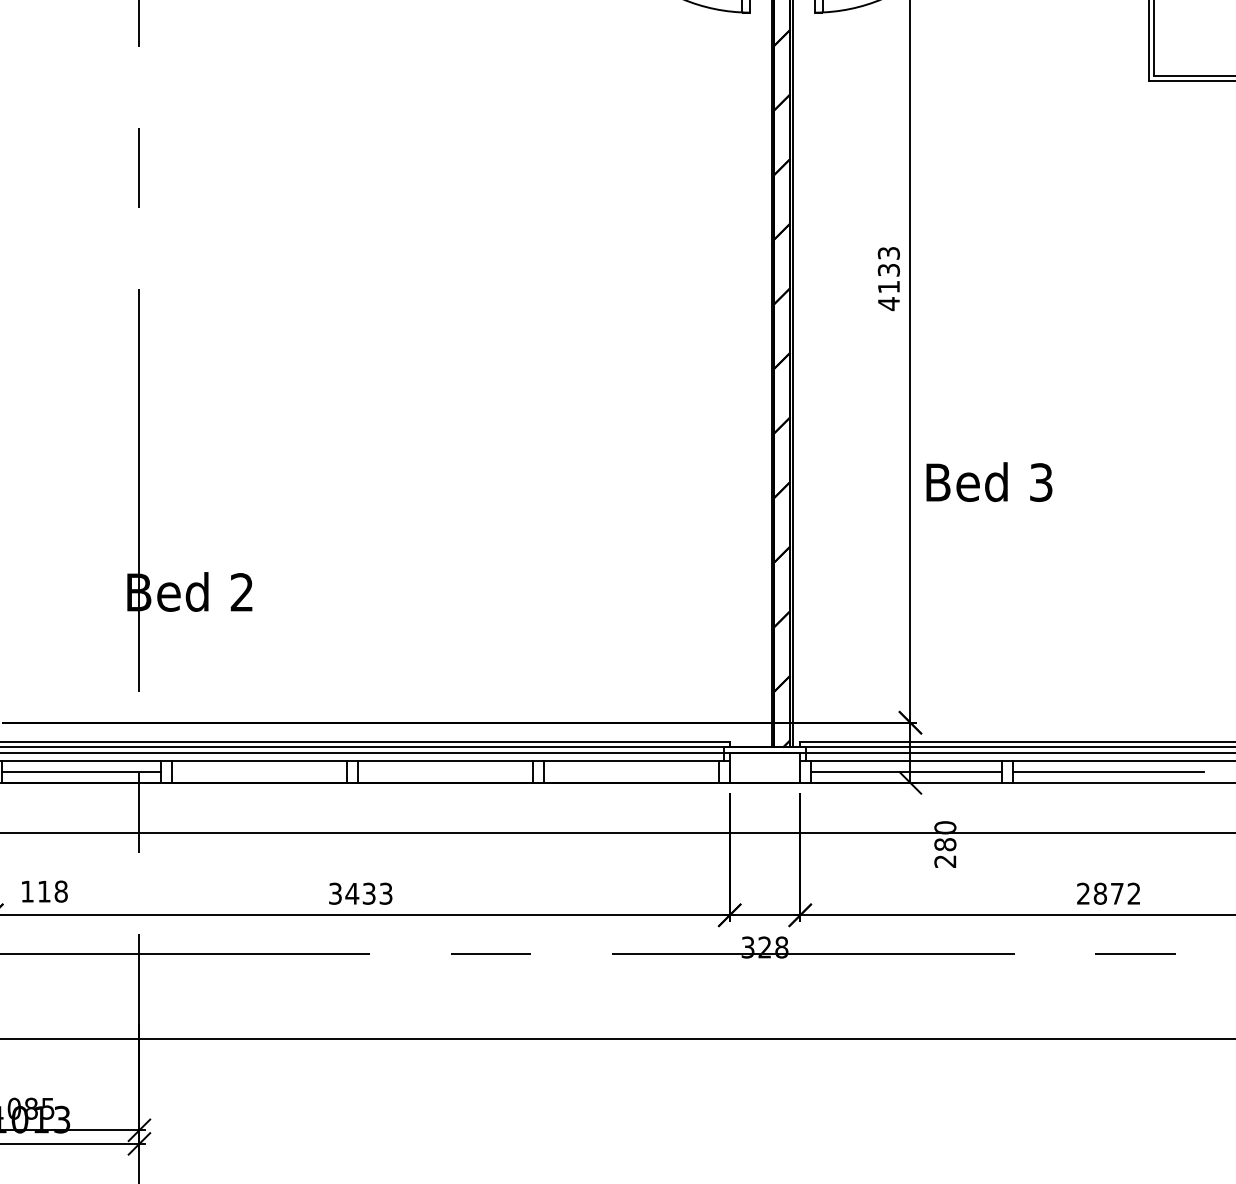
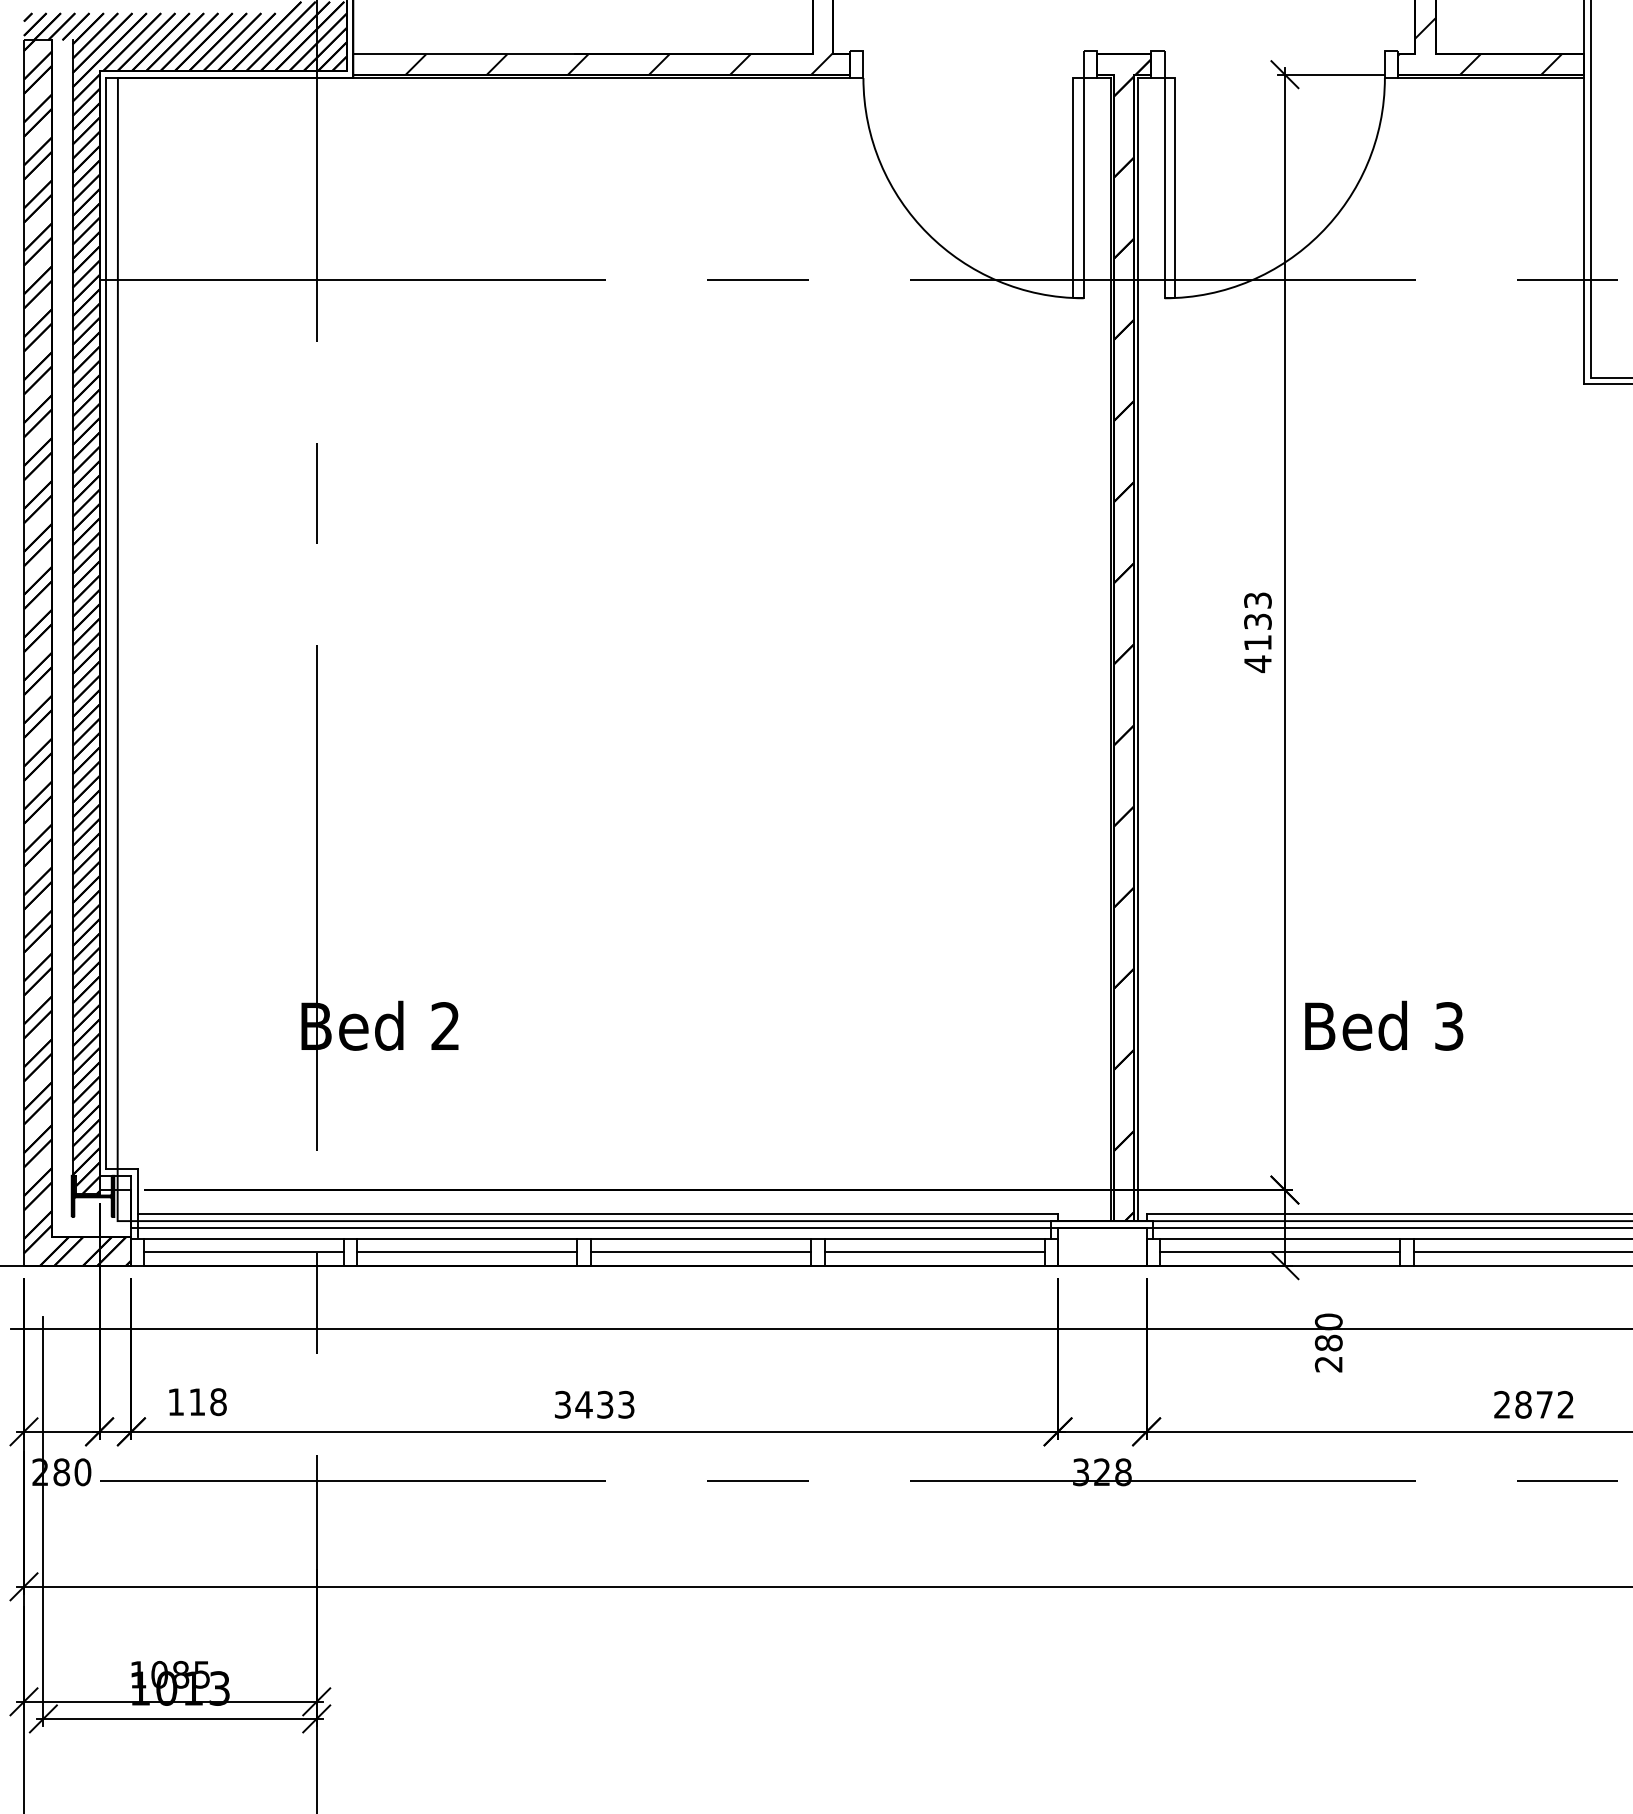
text: (989, 481) -> (1384, 1025), moved
line: (259, 772) -> (467, 1252), added
line: (445, 772) -> (700, 1252), added
line: (631, 772) -> (934, 1252), added

